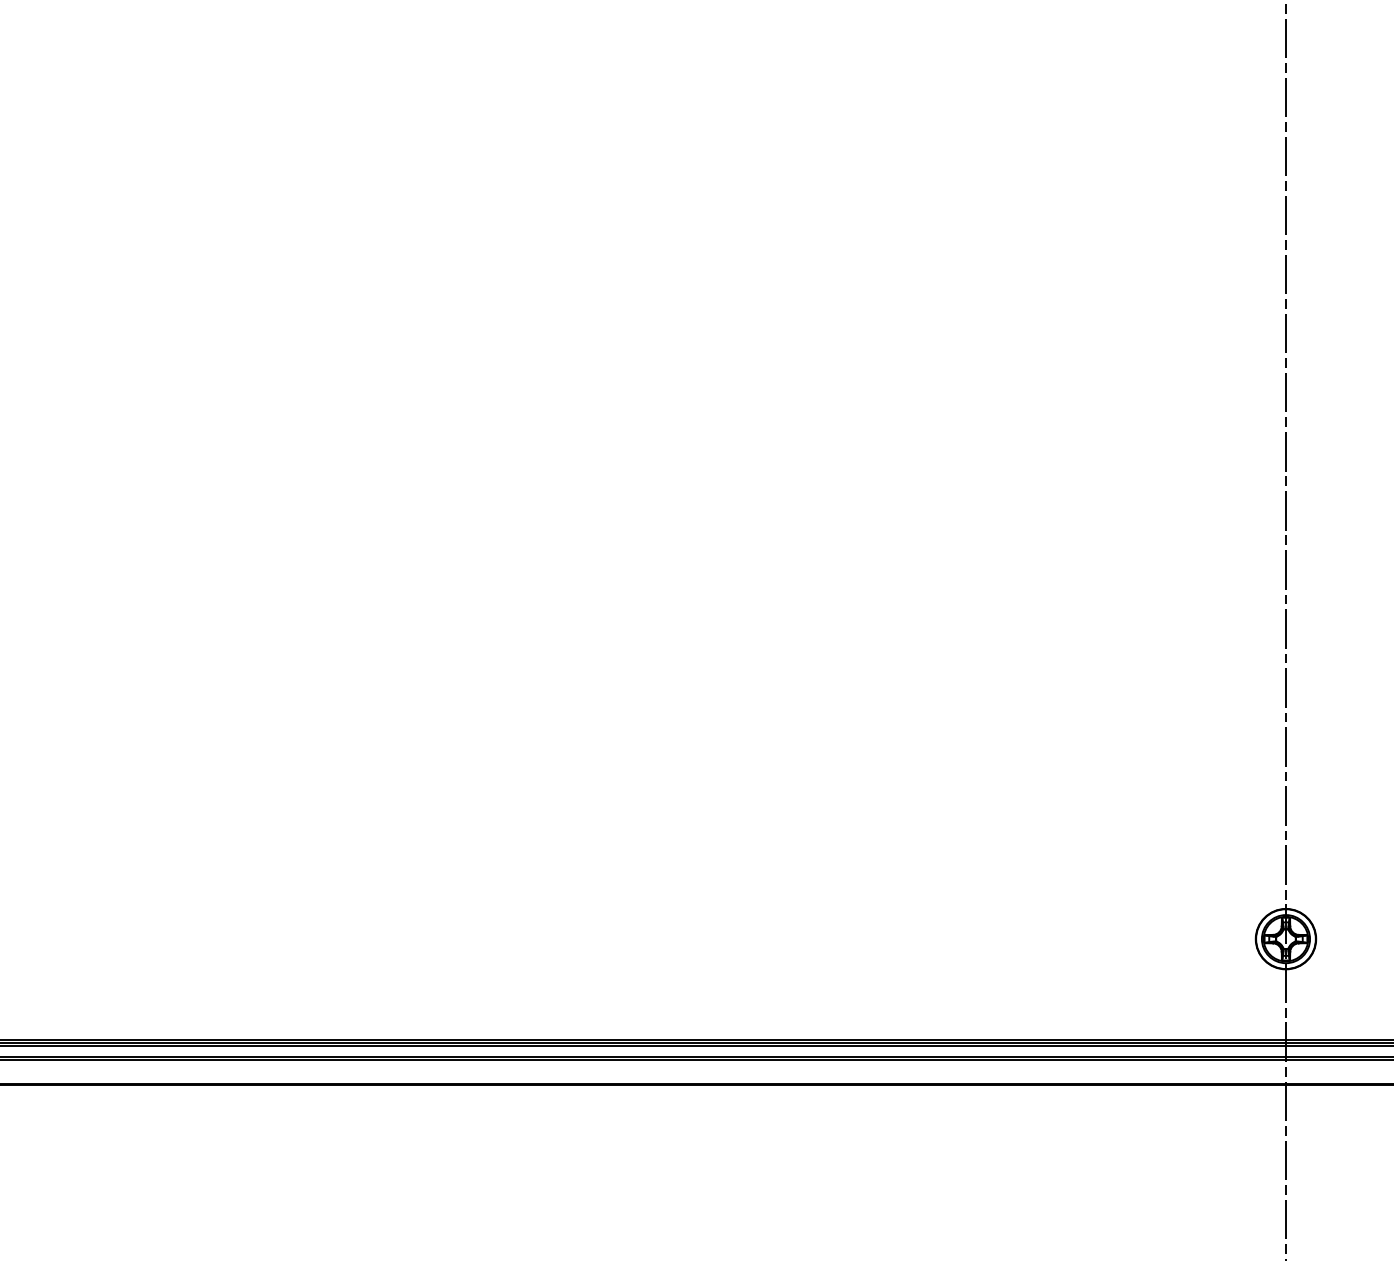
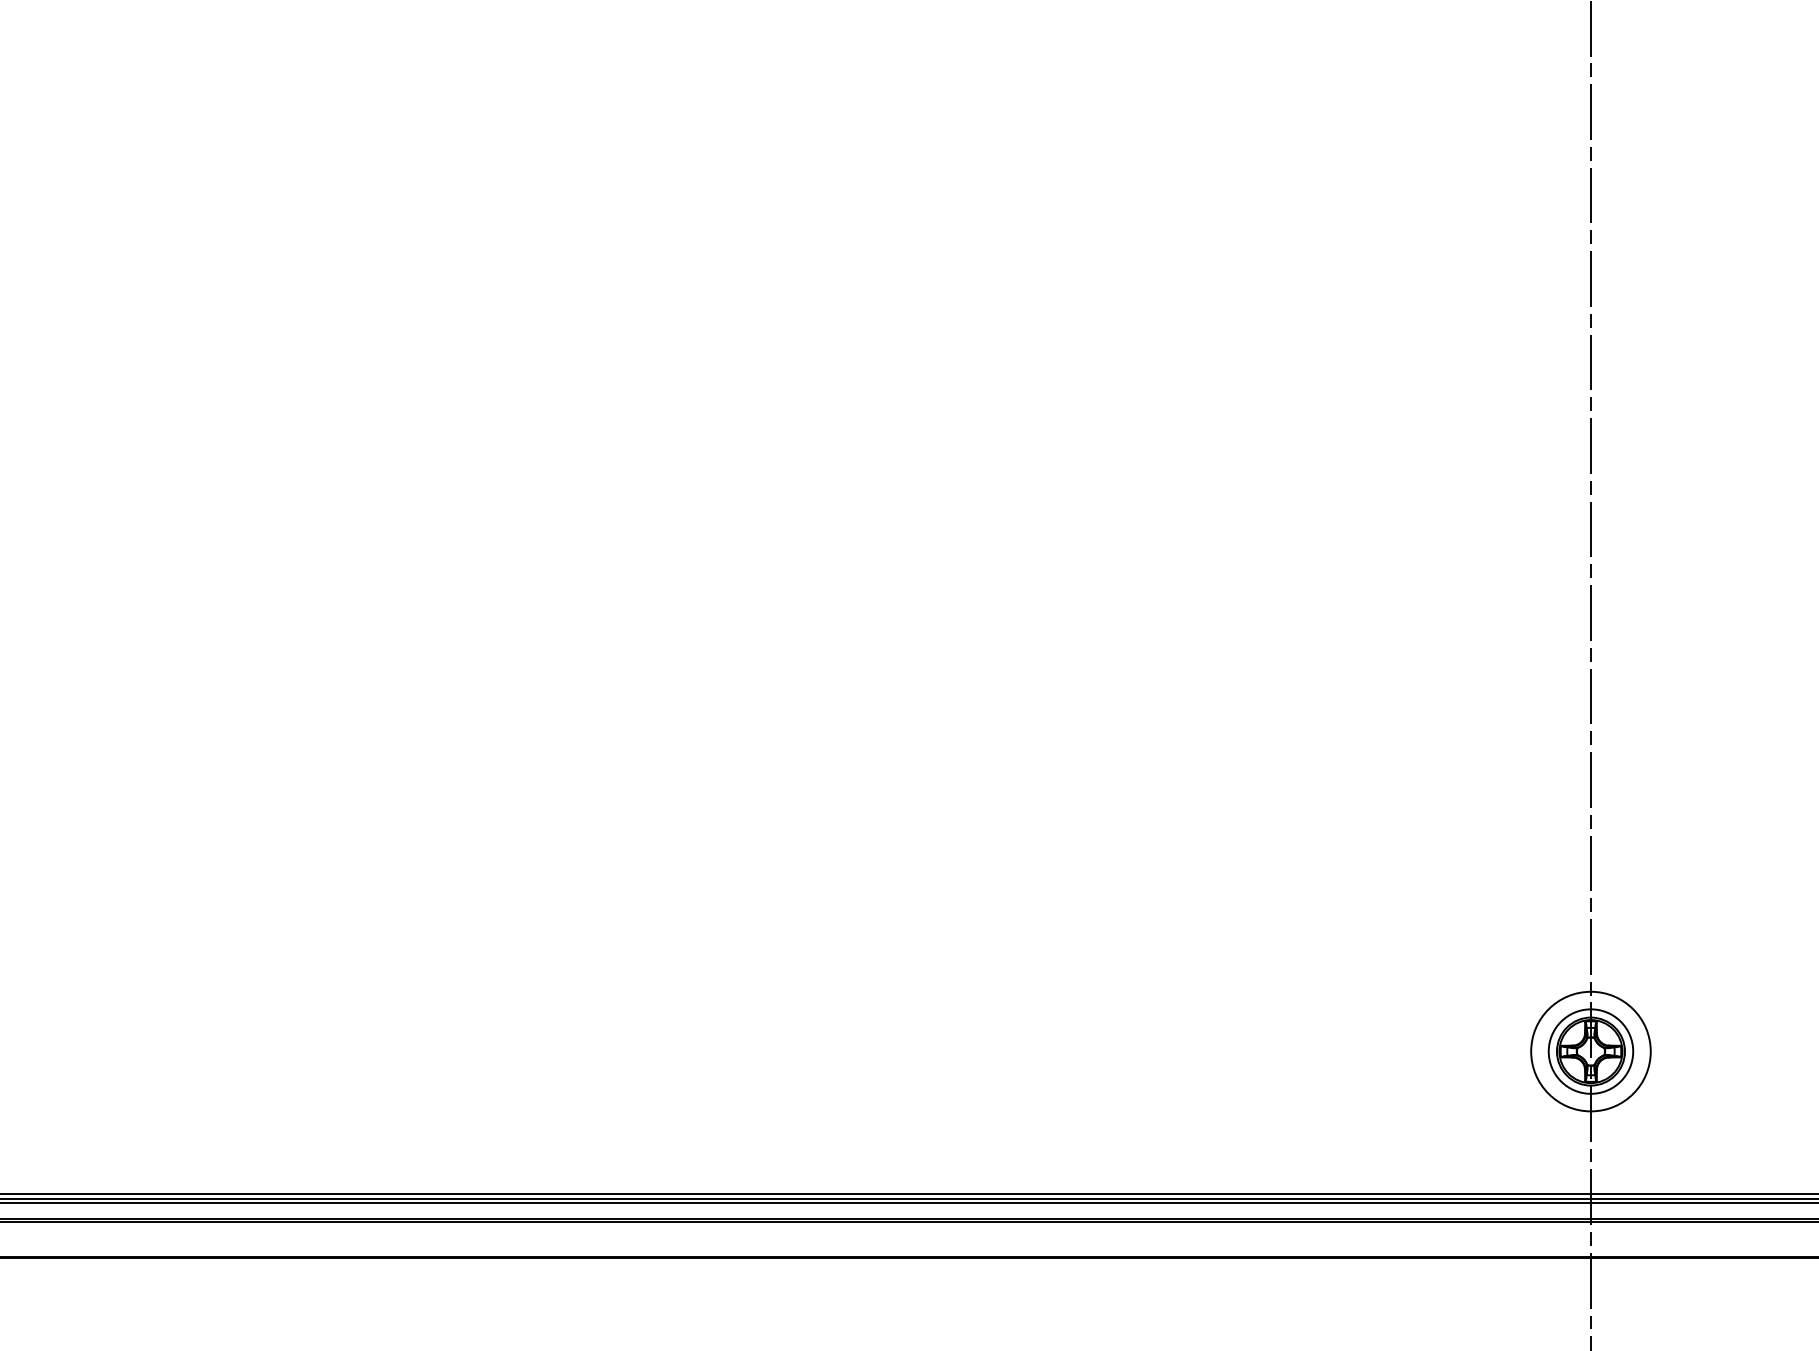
circle: (1285, 938) -> (1590, 1050), size x1.4

